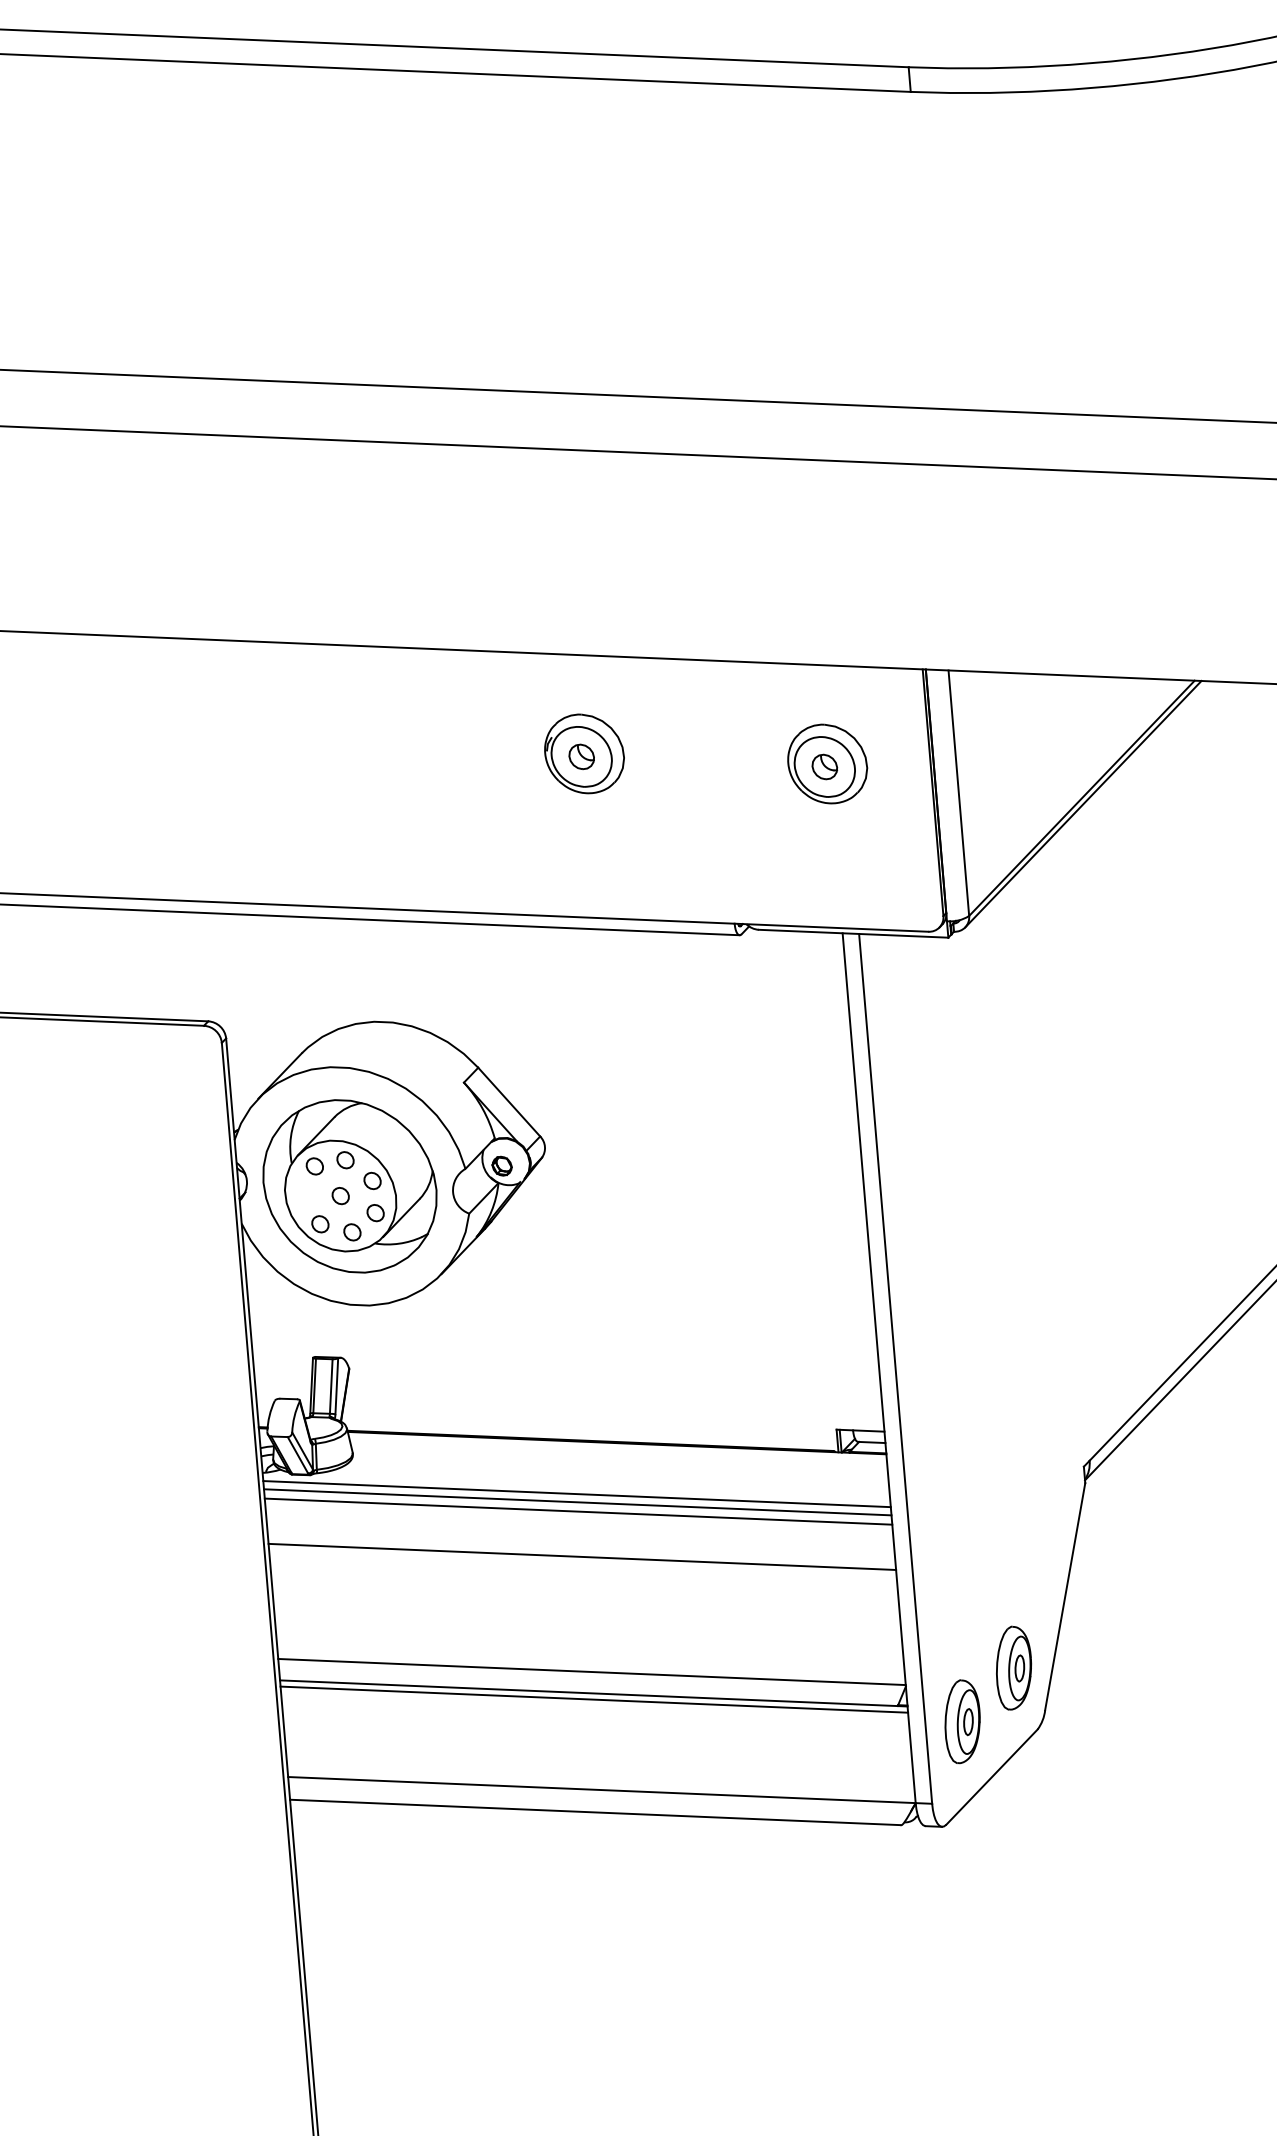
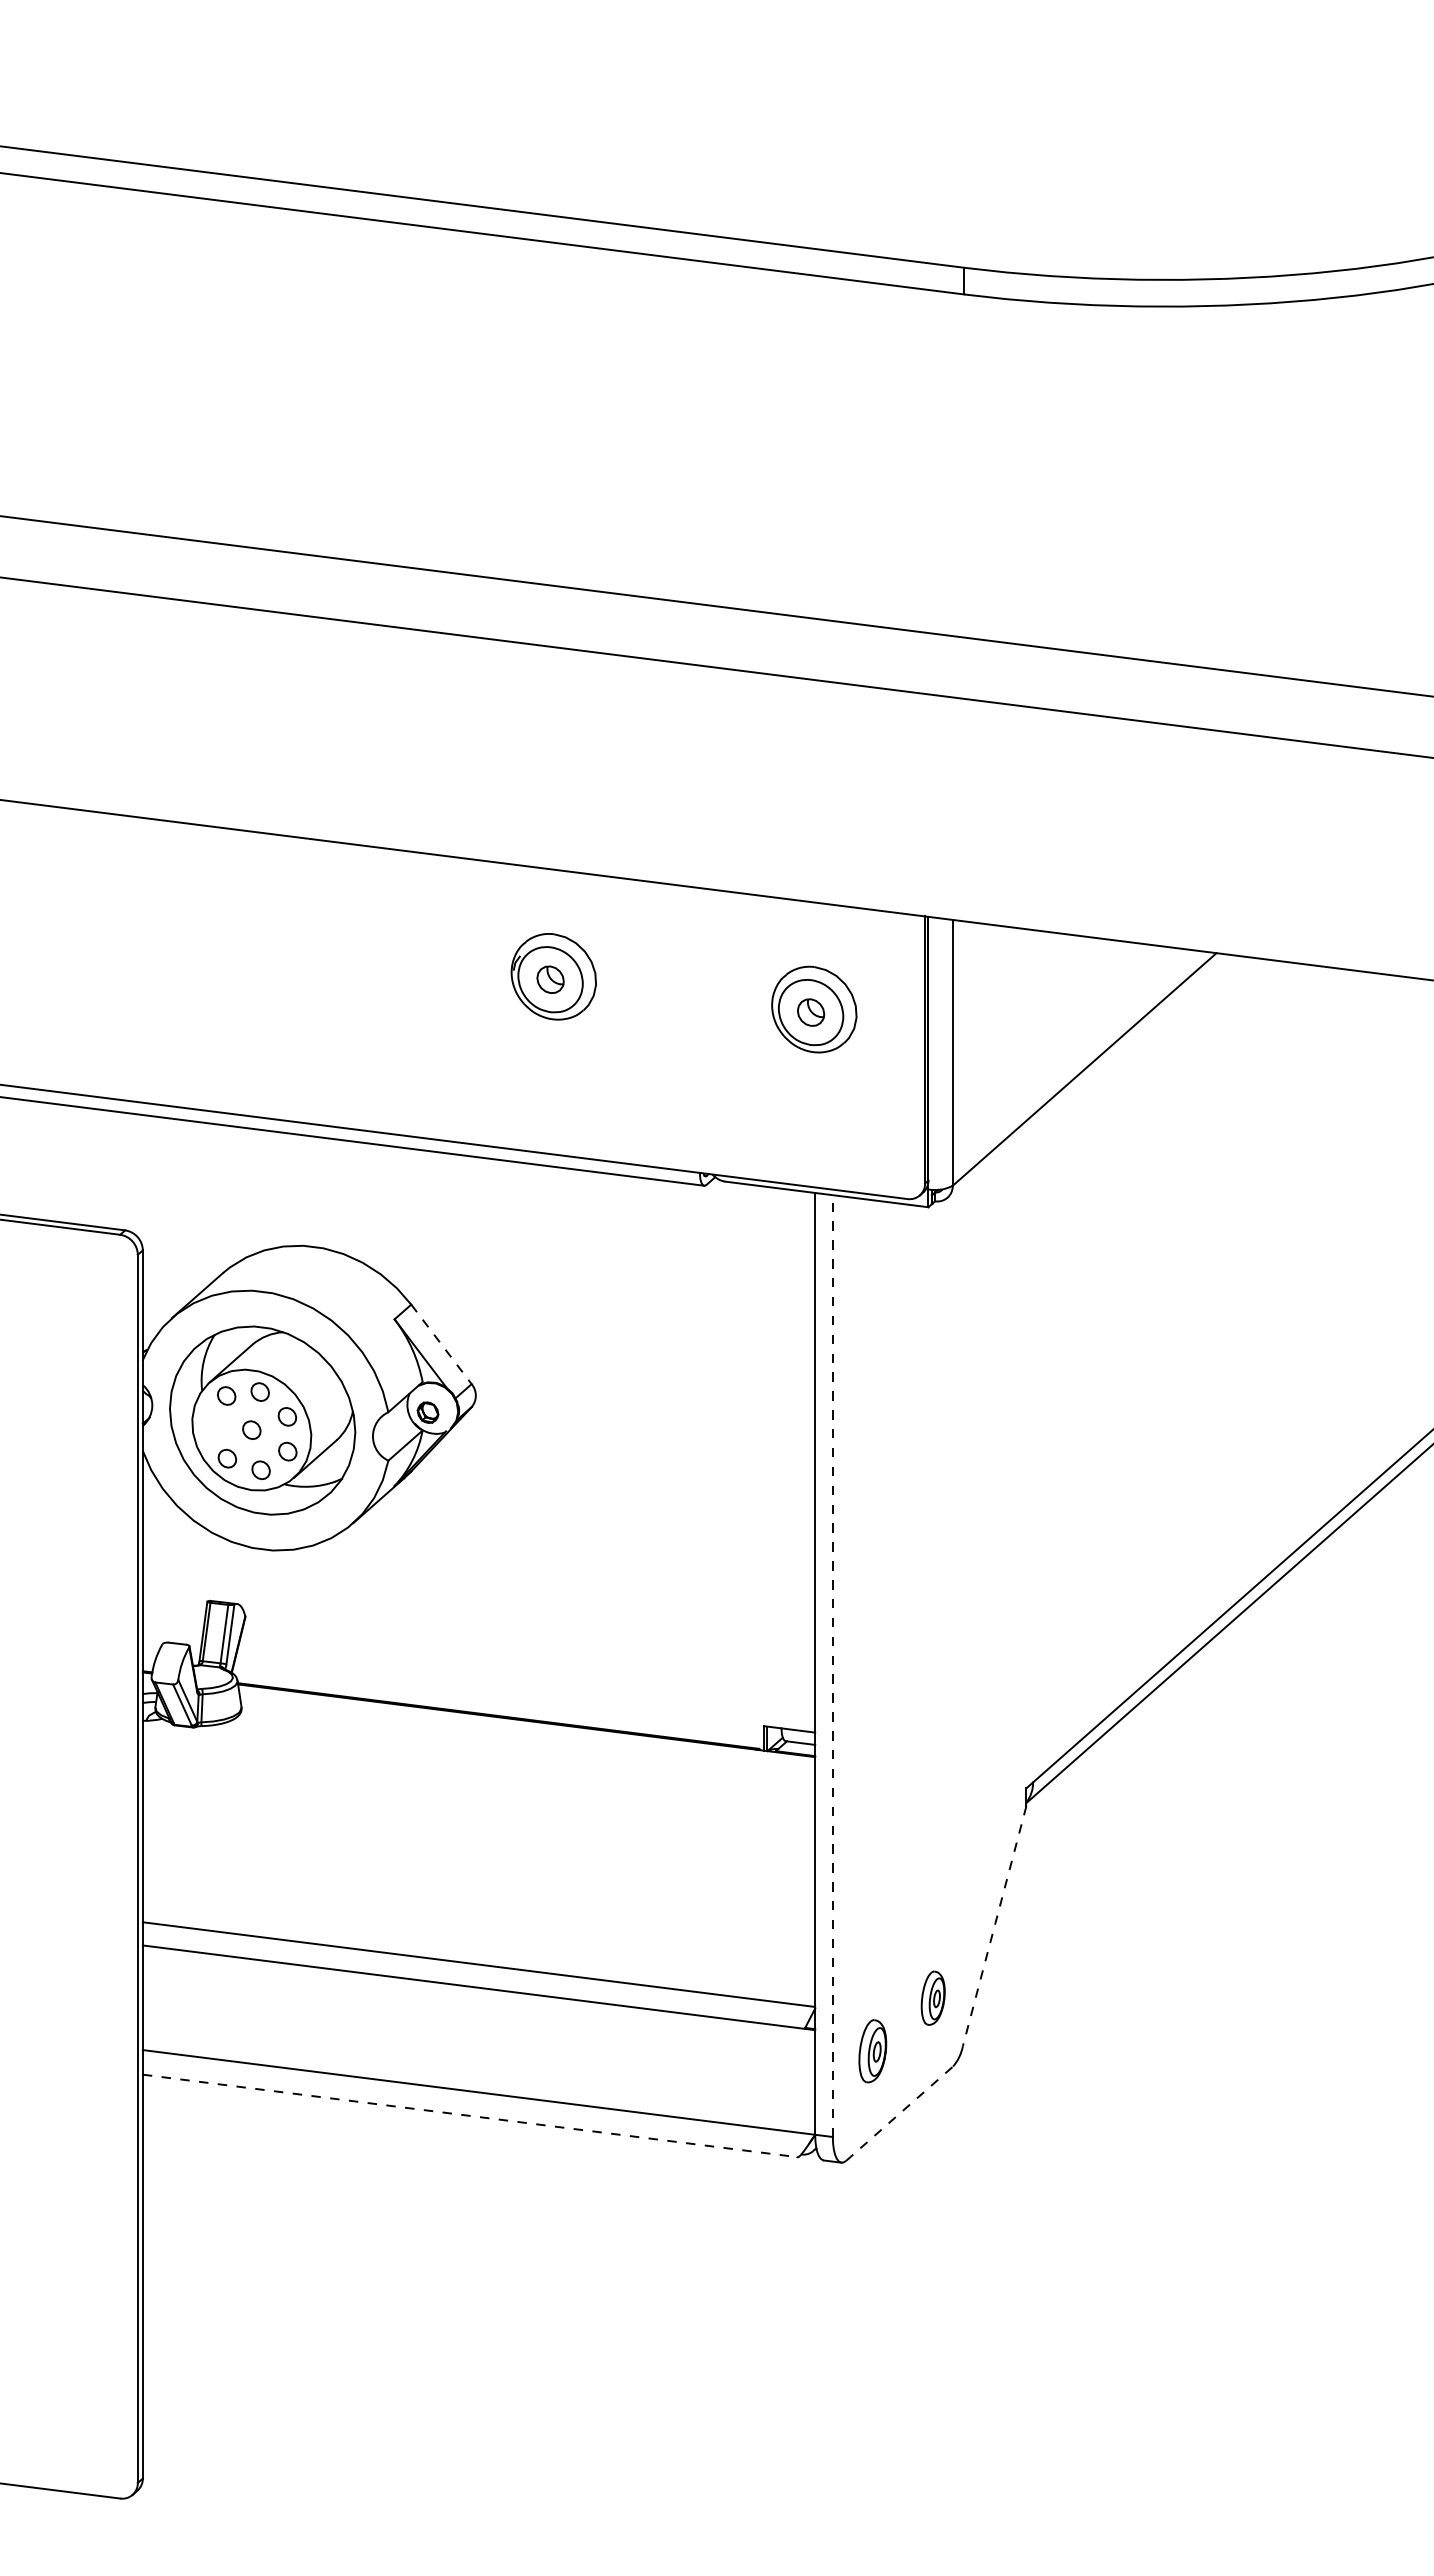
line: (1083, 803) -> (1085, 1075), removed
line: (509, 1102) -> (441, 1344), solid -> dashed
line: (895, 1369) -> (832, 1666), solid -> dashed
line: (576, 1493) -> (478, 1771), removed
line: (577, 1502) -> (478, 1780), removed
line: (578, 1511) -> (478, 1790), removed
line: (581, 1556) -> (478, 1839), removed
line: (1065, 1596) -> (994, 1926), solid -> dashed
part: (1014, 1667) -> (933, 1997), size x0.6
line: (593, 1699) -> (478, 1994), removed
part: (962, 1720) -> (872, 2050), size x0.7
line: (991, 1776) -> (899, 2113), solid -> dashed
line: (595, 1812) -> (470, 2115), solid -> dashed

